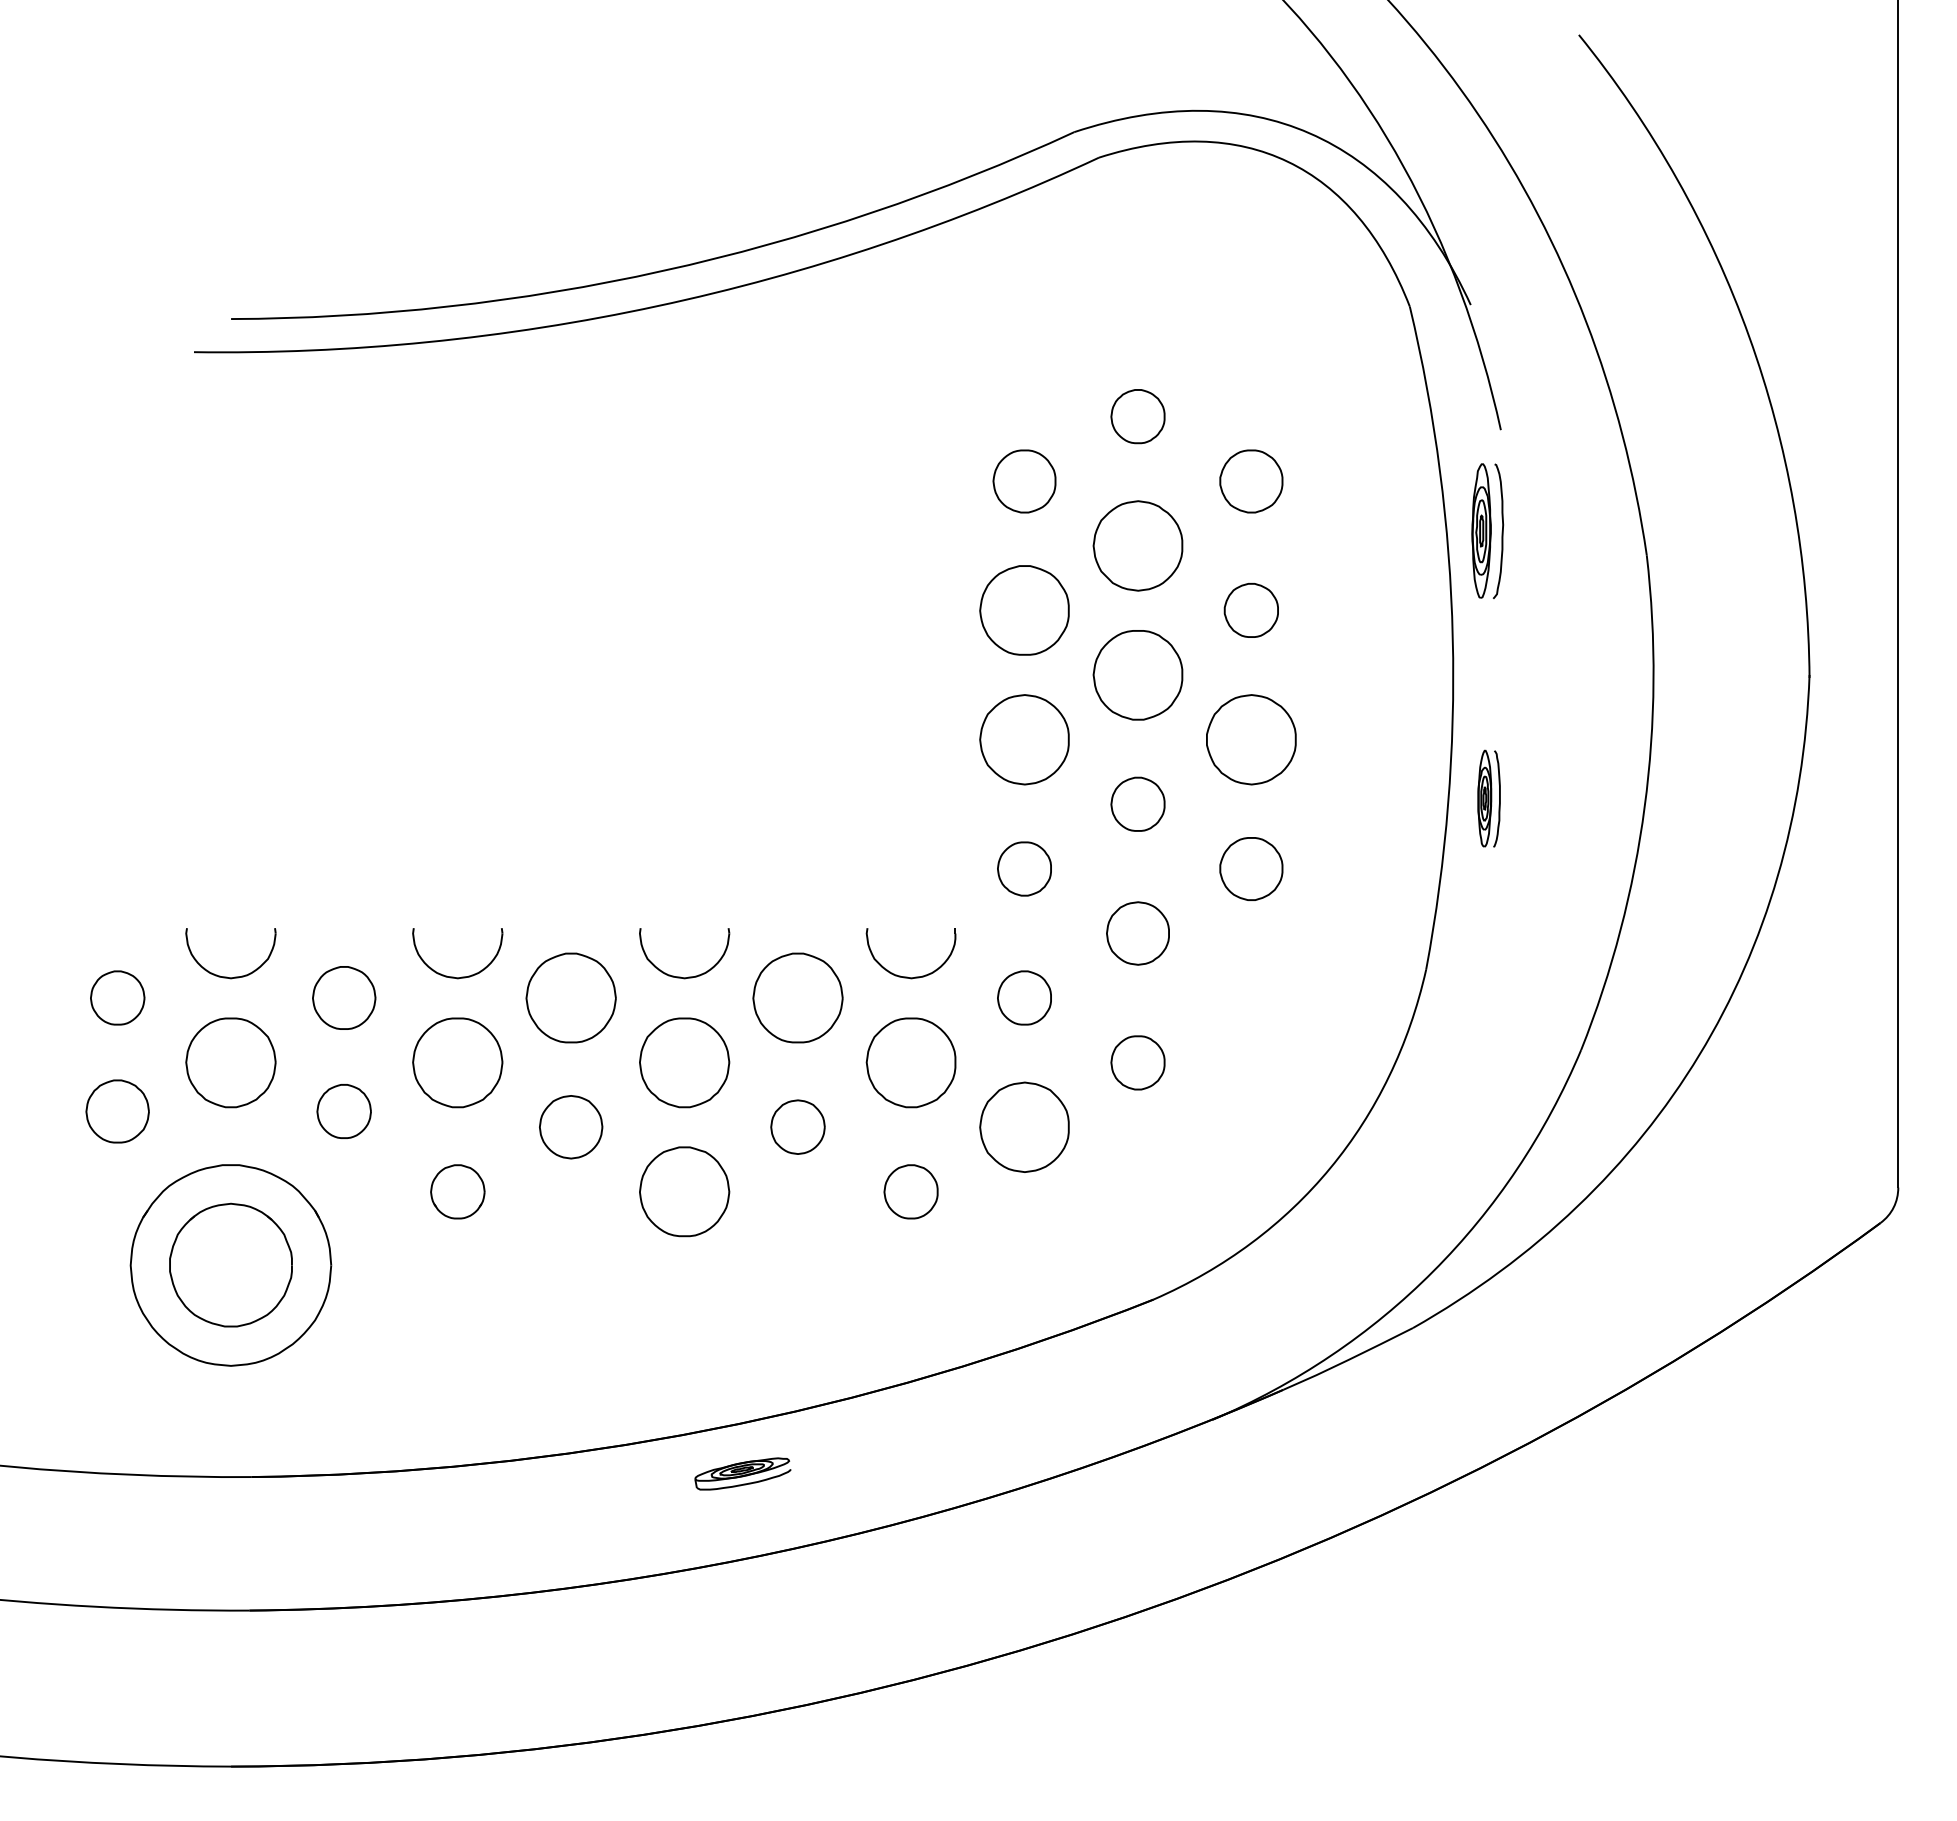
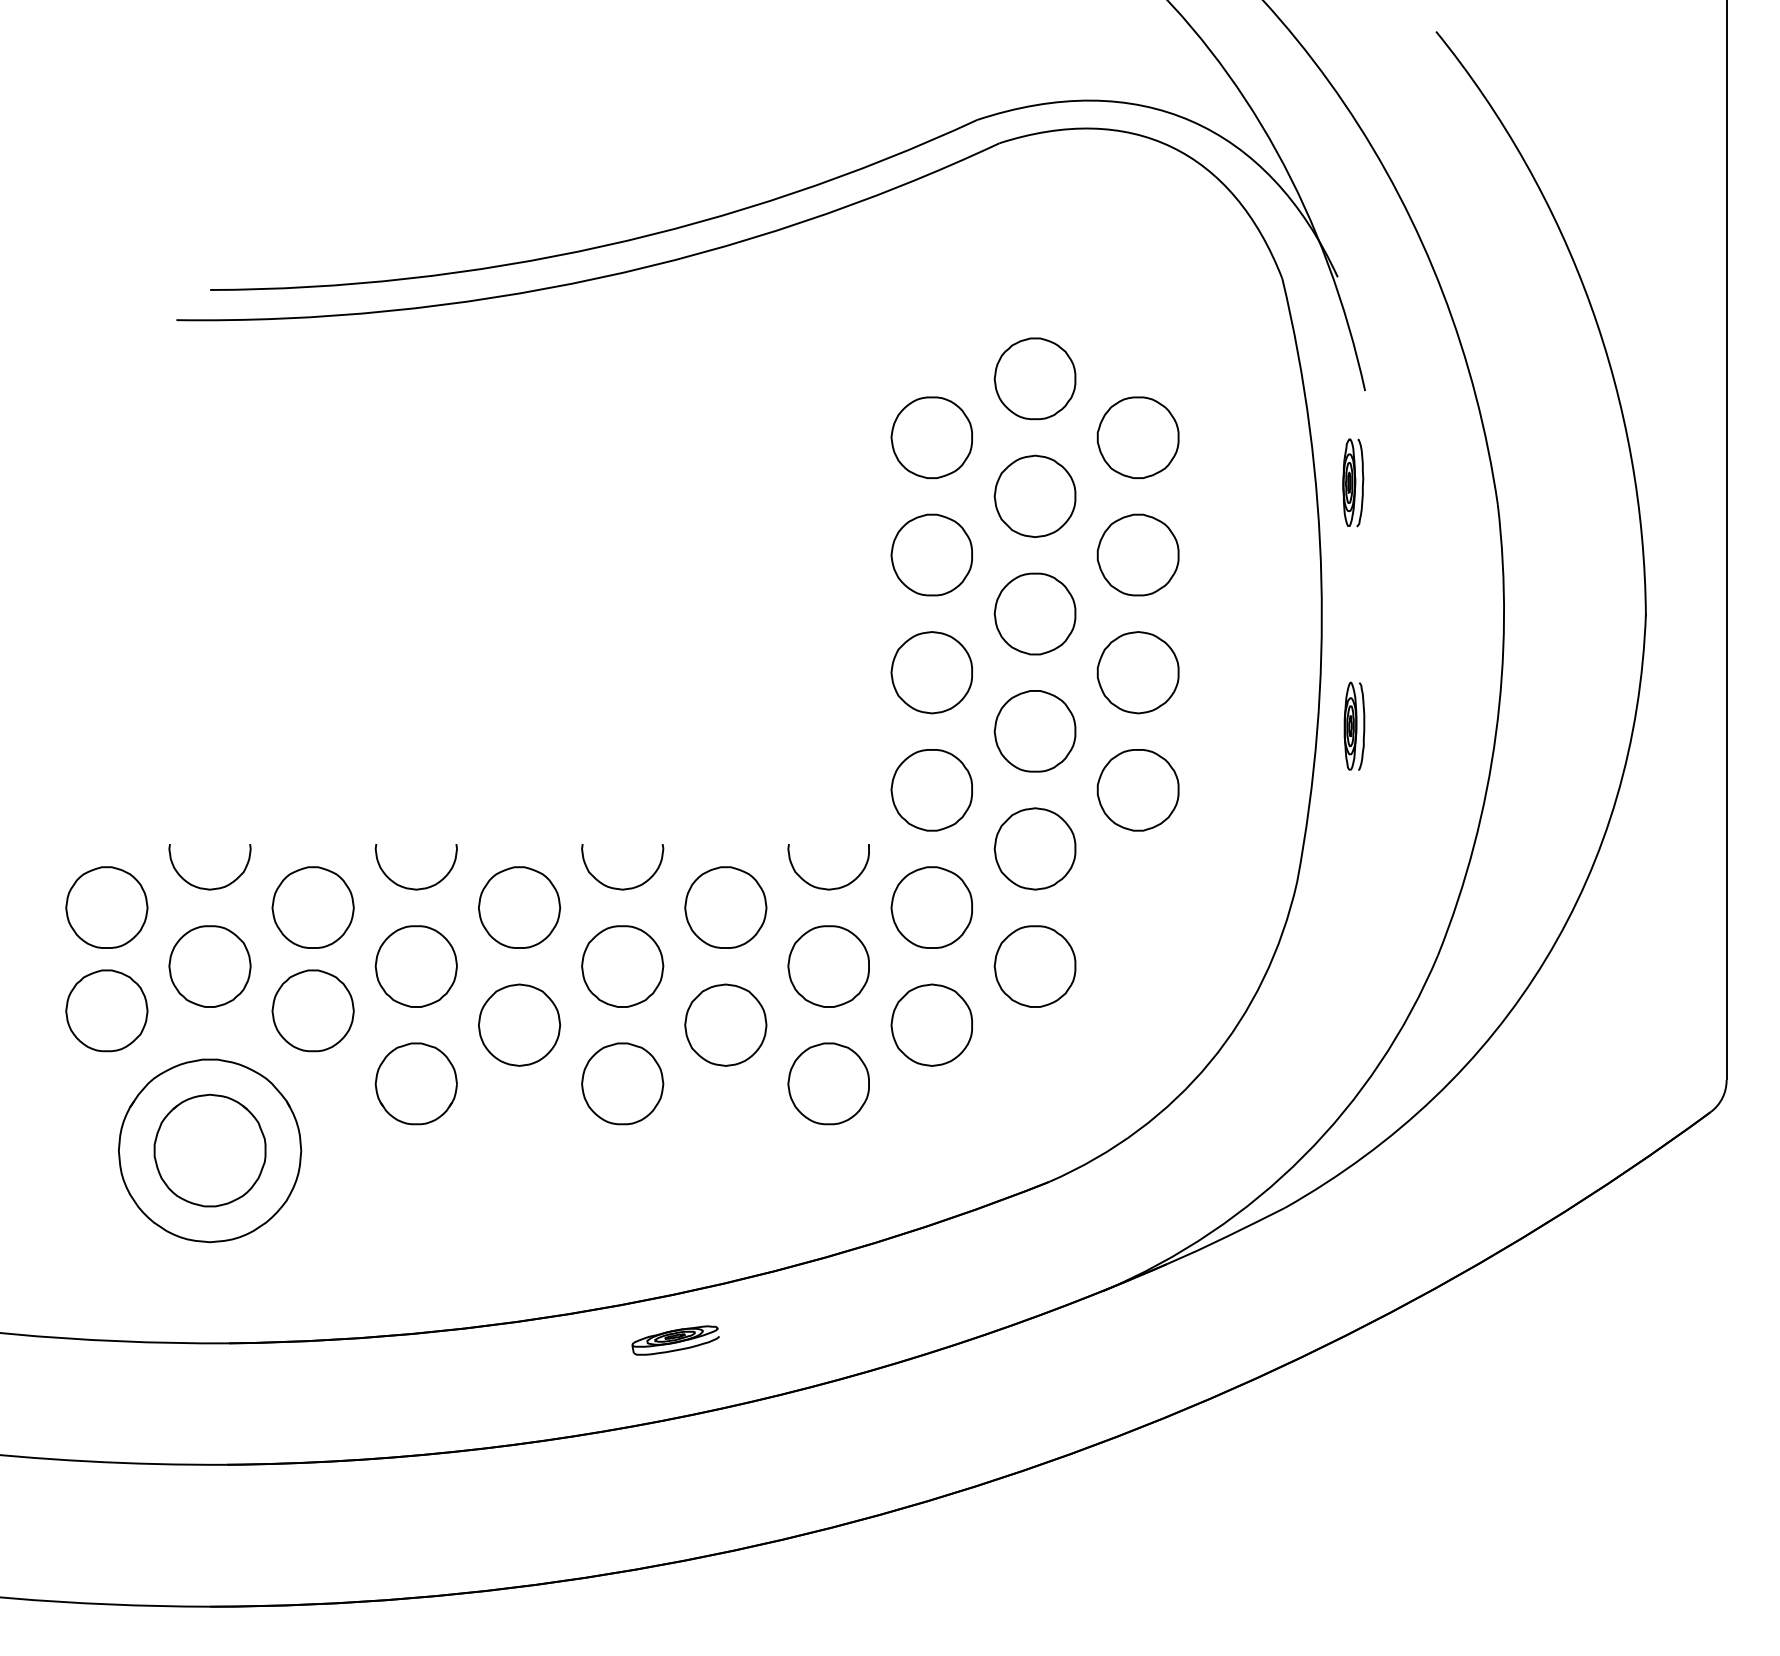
part: (1137, 416) -> (1034, 378), size x1.67
part: (1024, 481) -> (931, 437), size x1.43
part: (1251, 481) -> (1138, 437), size x1.43
part: (1487, 530) -> (1352, 482), size x0.71
part: (1251, 610) -> (1138, 555), size x1.67
part: (1137, 804) -> (1034, 731), size x1.67
part: (1024, 868) -> (931, 789), size x1.67
part: (1251, 868) -> (1138, 789), size x1.43
part: (1137, 933) -> (1034, 848), size x1.43
part: (117, 997) -> (106, 907), size x1.67
part: (343, 997) -> (312, 907), size x1.43
part: (1024, 997) -> (931, 907), size x1.67
part: (1137, 1062) -> (1034, 966), size x1.67
part: (117, 1111) -> (106, 1010), size x1.43
part: (343, 1111) -> (312, 1010), size x1.67
part: (570, 1126) -> (518, 1024), size x1.43
part: (797, 1126) -> (725, 1024), size x1.67
part: (457, 1191) -> (416, 1083), size x1.67
part: (910, 1191) -> (828, 1083), size x1.67

